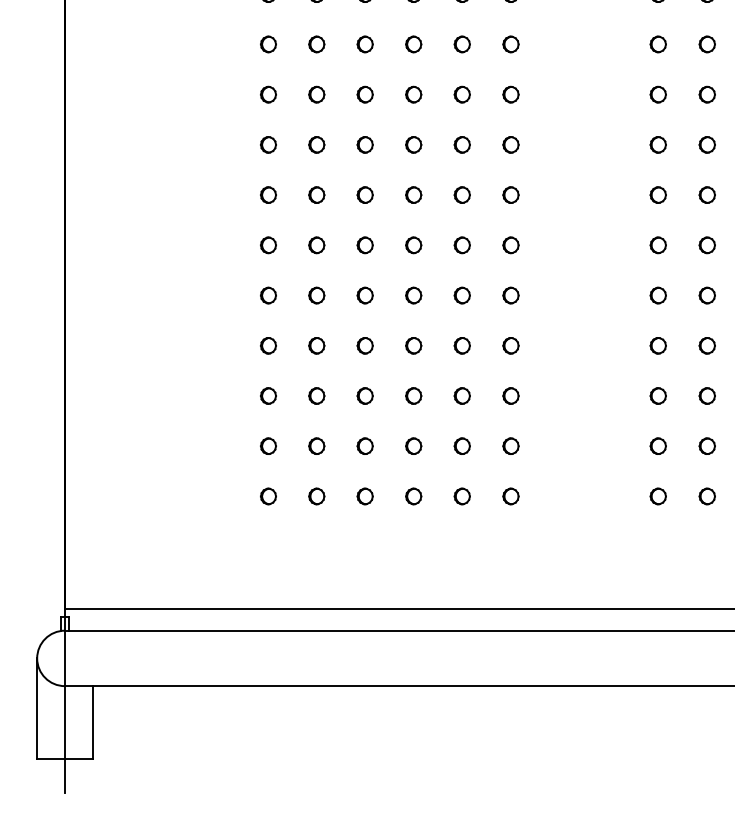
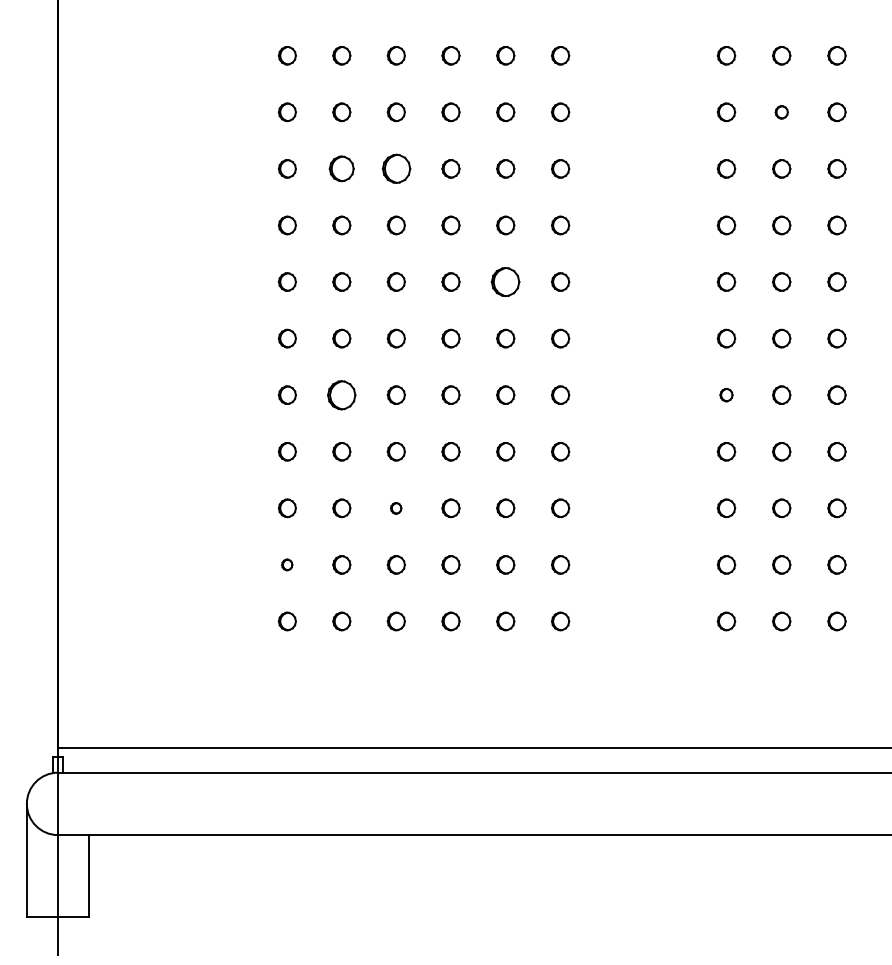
part: (707, 44) -> (781, 112), size x0.7
part: (316, 94) -> (341, 168), size x1.4
part: (364, 94) -> (395, 168), size x1.6
part: (462, 194) -> (505, 281), size x1.6
part: (316, 294) -> (341, 394), size x1.6
part: (658, 294) -> (726, 394), size x0.7
part: (364, 396) -> (395, 508), size x0.6
part: (267, 445) -> (286, 564), size x0.6

